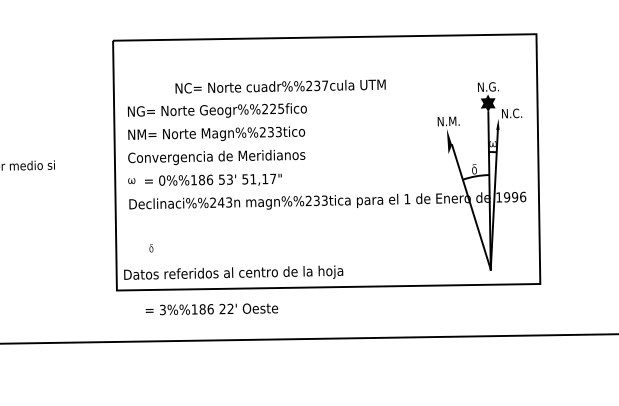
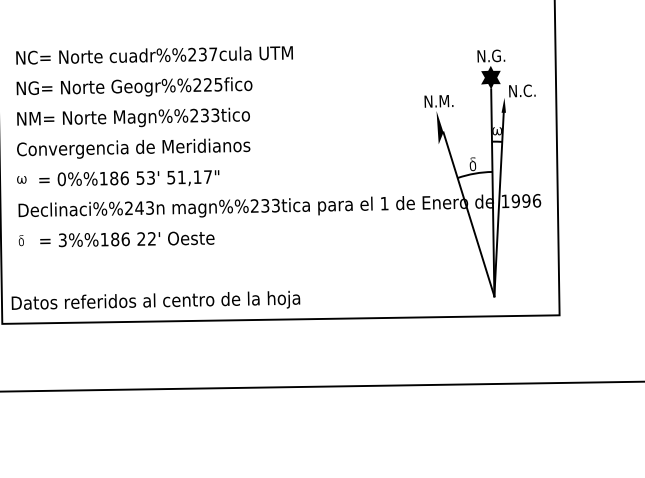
text: (280, 86) -> (154, 55), moved
part: (151, 248) -> (21, 240), moved
text: (211, 309) -> (126, 239), moved

